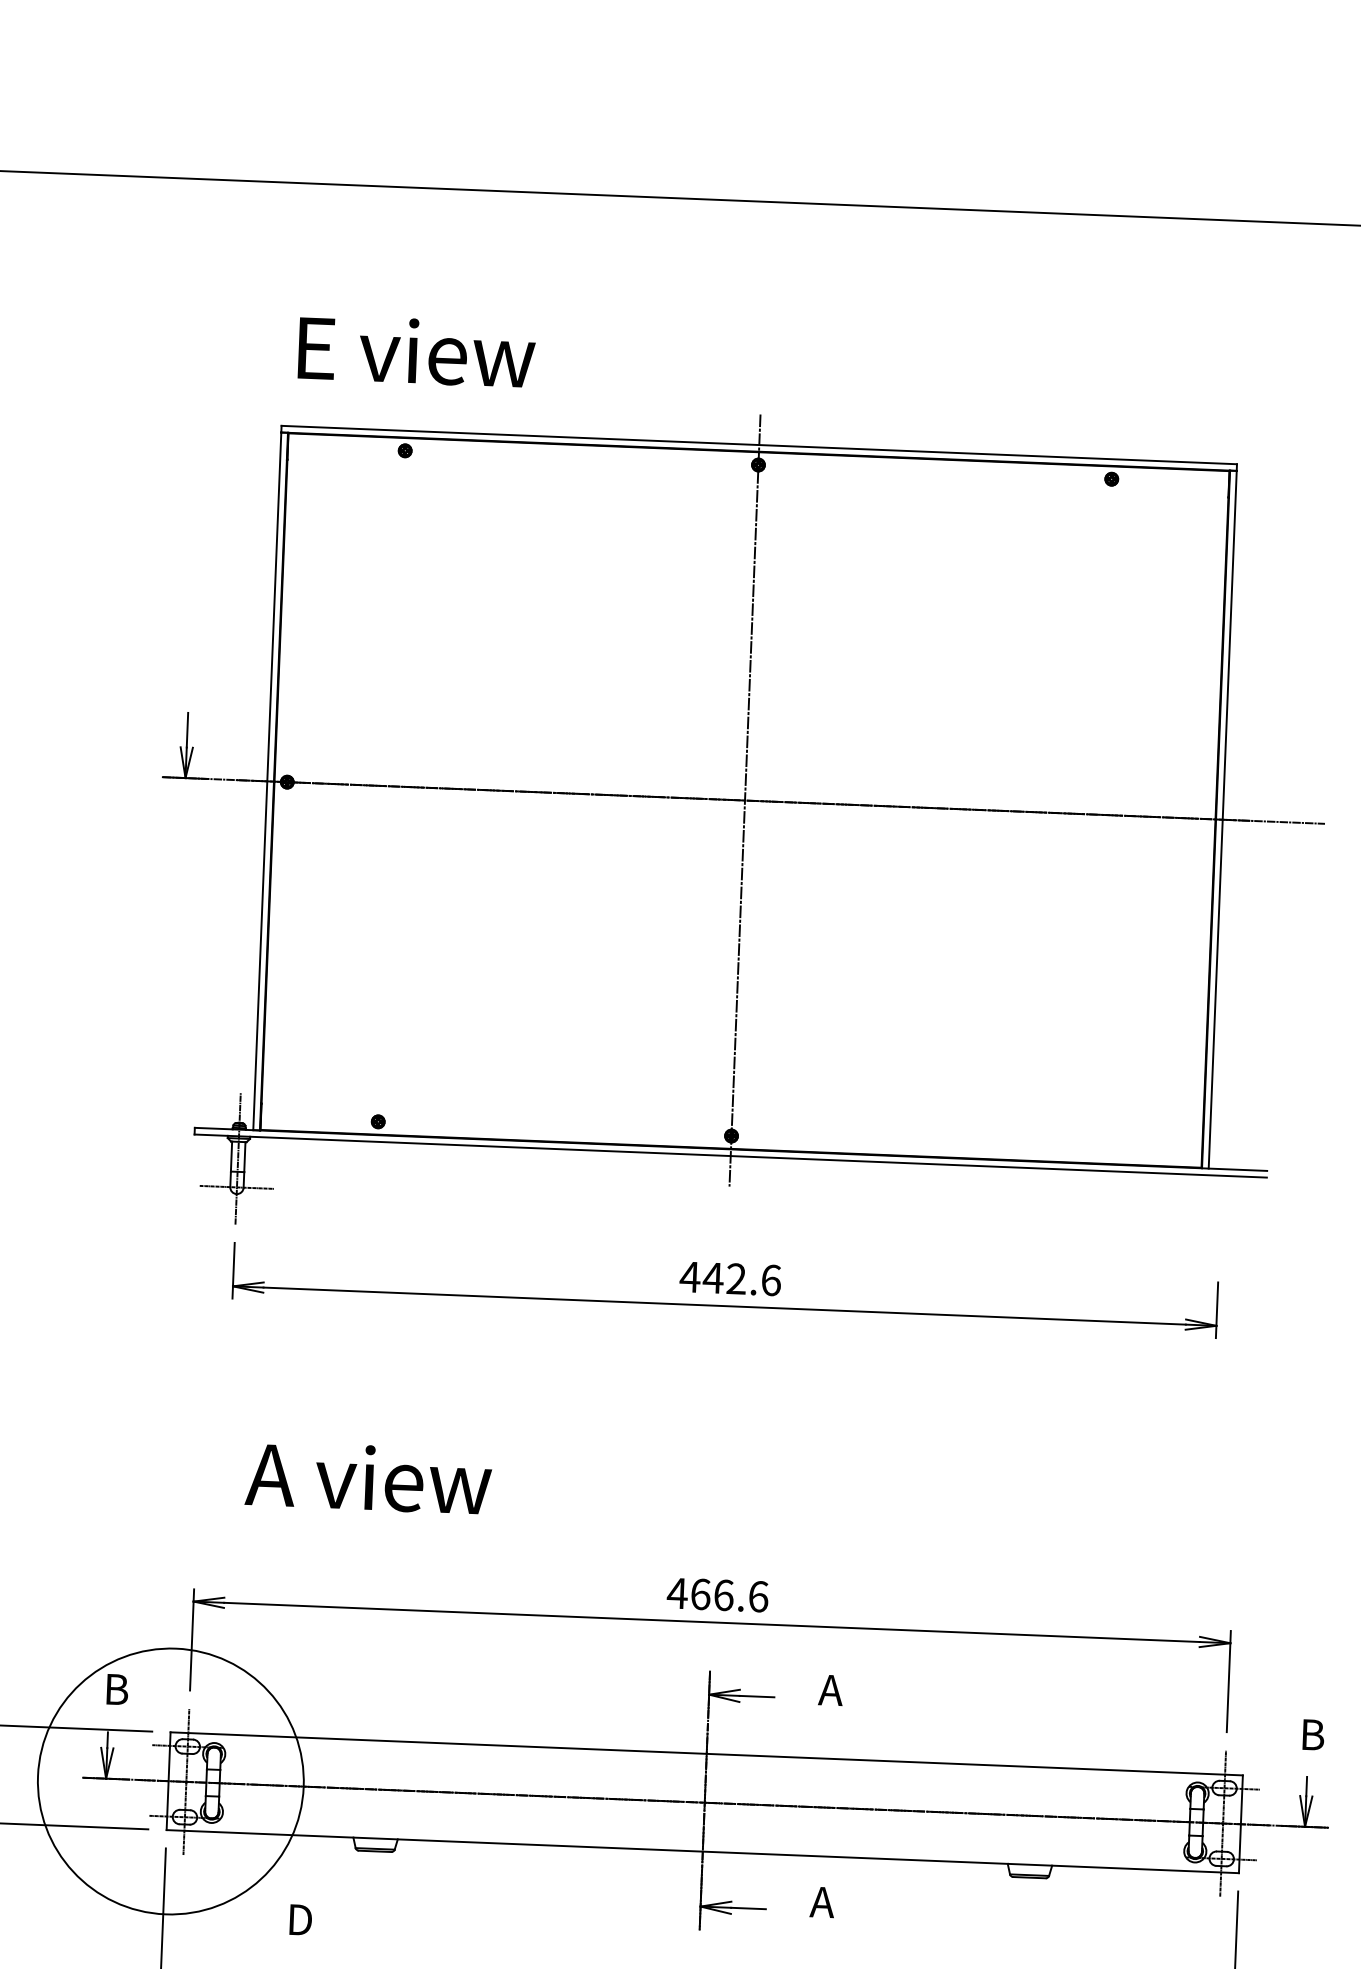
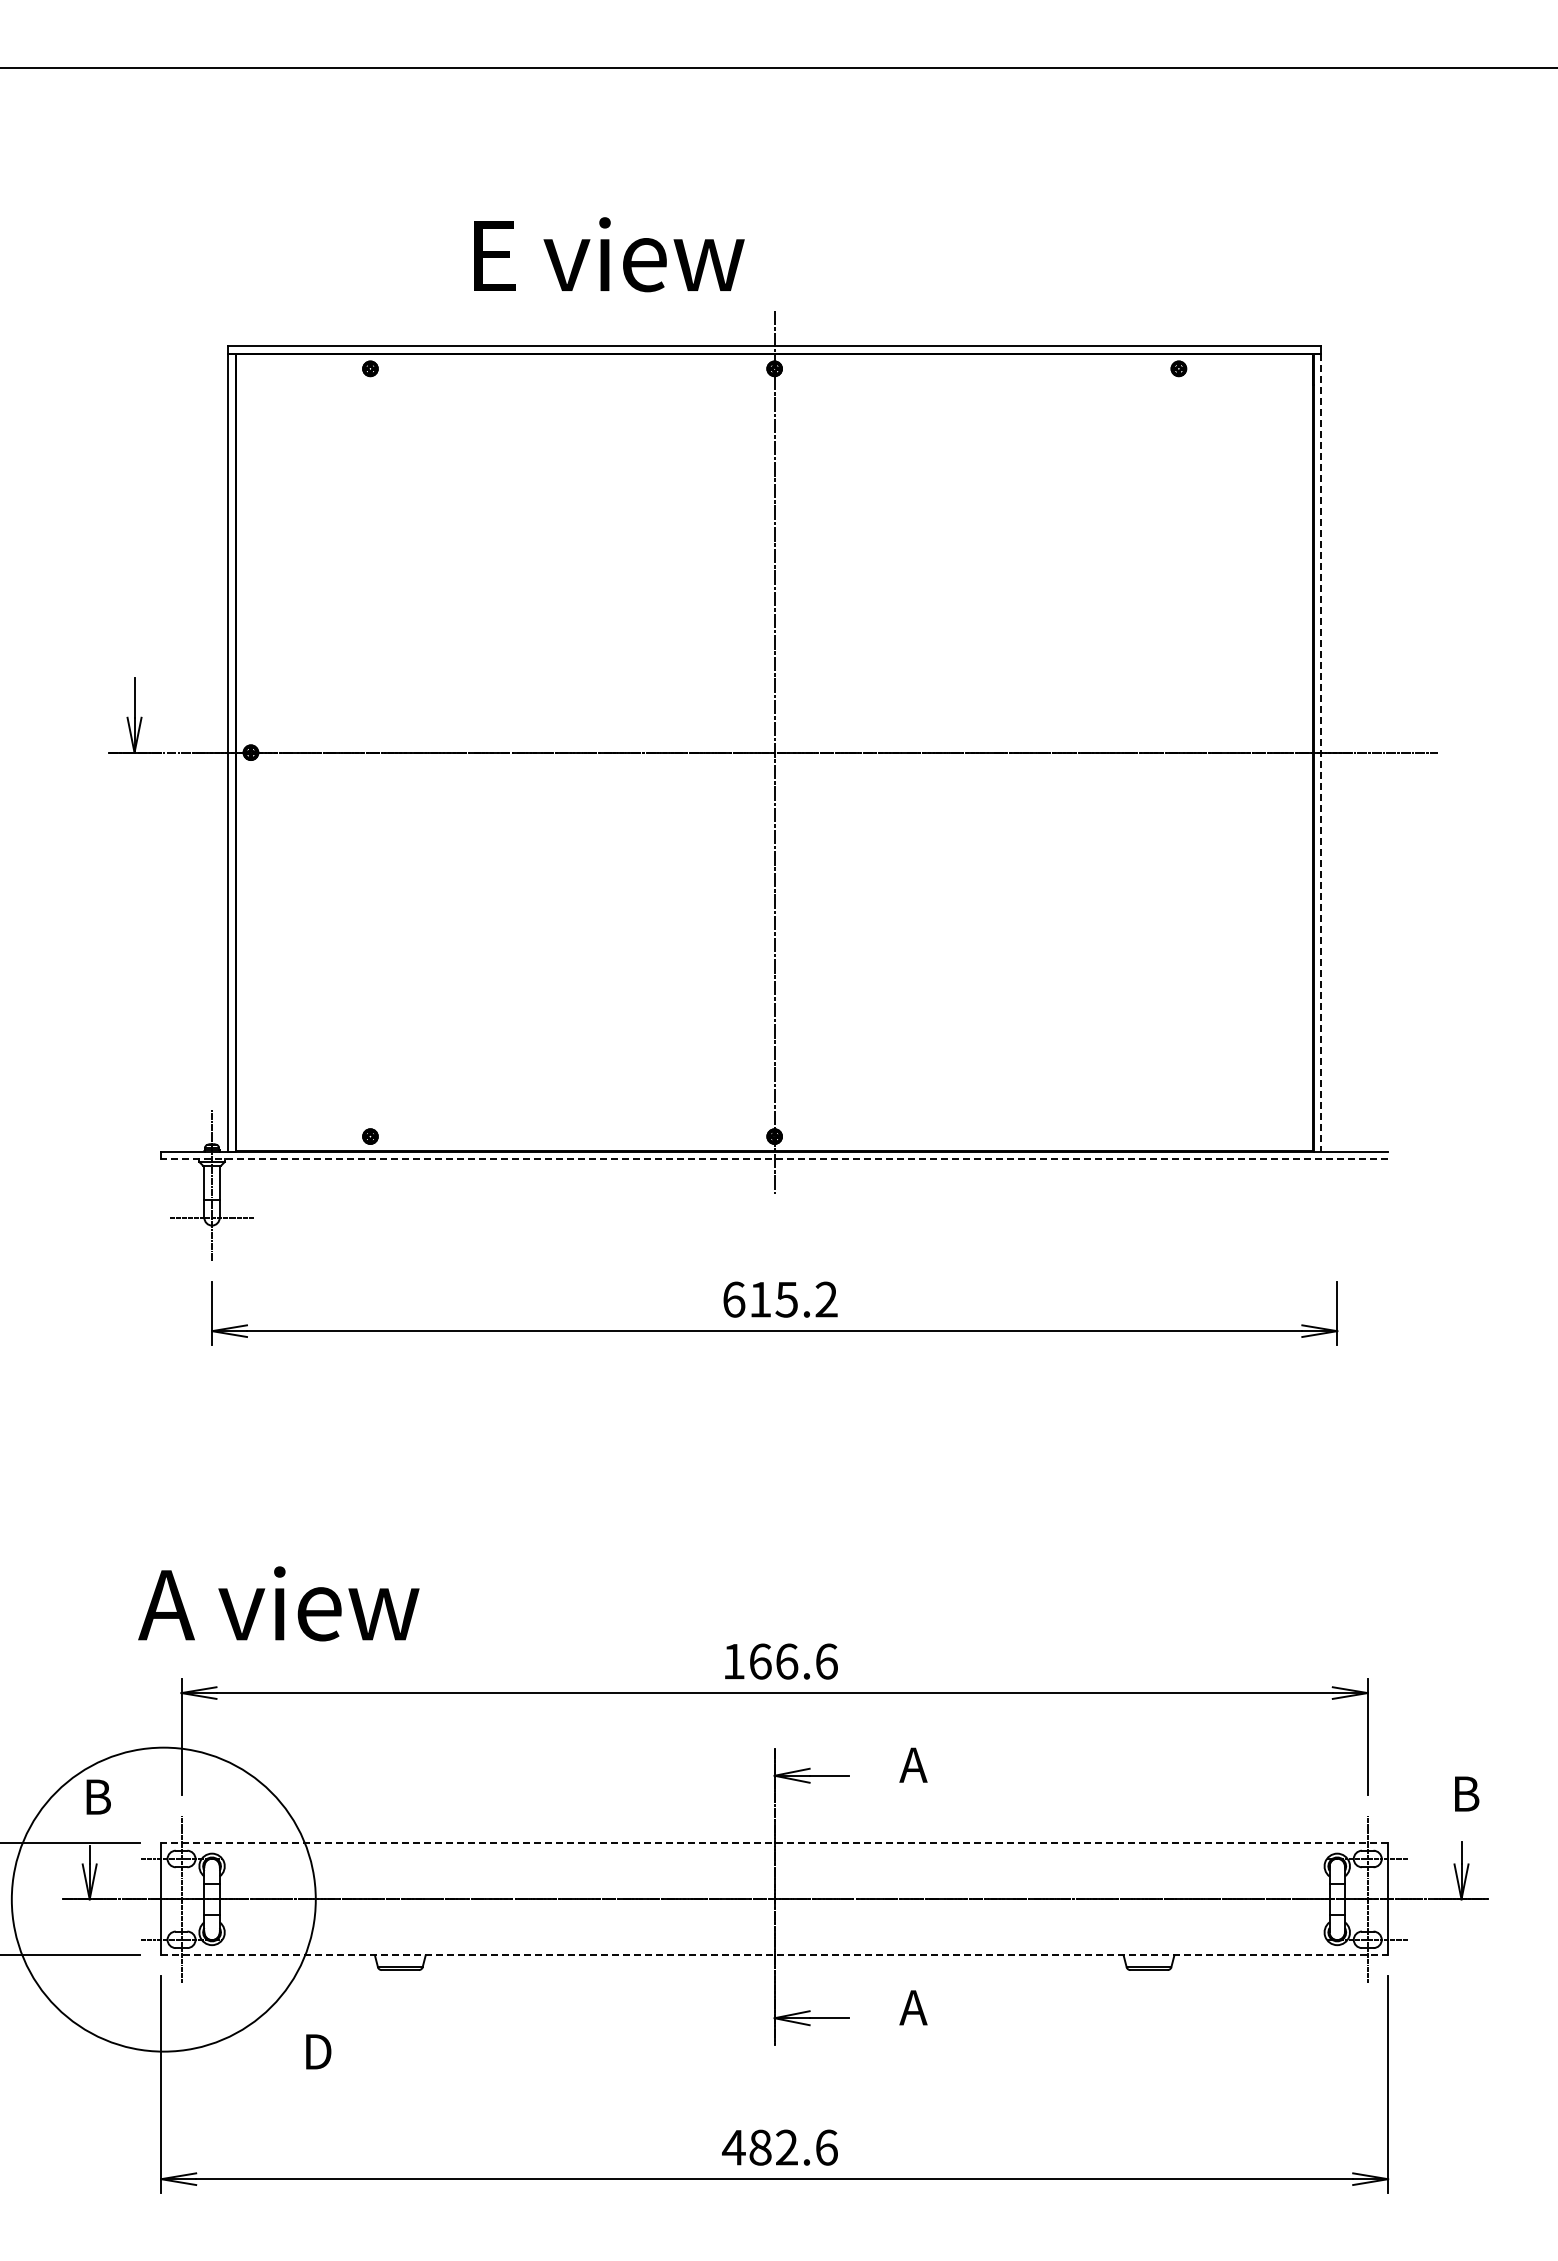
text: (417, 351) -> (609, 254), moved
line: (1222, 820) -> (1321, 753), solid -> dashed
line: (730, 1156) -> (774, 1159), solid -> dashed
text: (730, 1278) -> (779, 1299), 442.6 -> 615.2
text: (368, 1477) -> (278, 1603), moved
text: (677, 1593) -> (733, 1661), 466.6 -> 166.6
line: (706, 1753) -> (774, 1843), solid -> dashed
line: (703, 1851) -> (775, 1955), solid -> dashed

